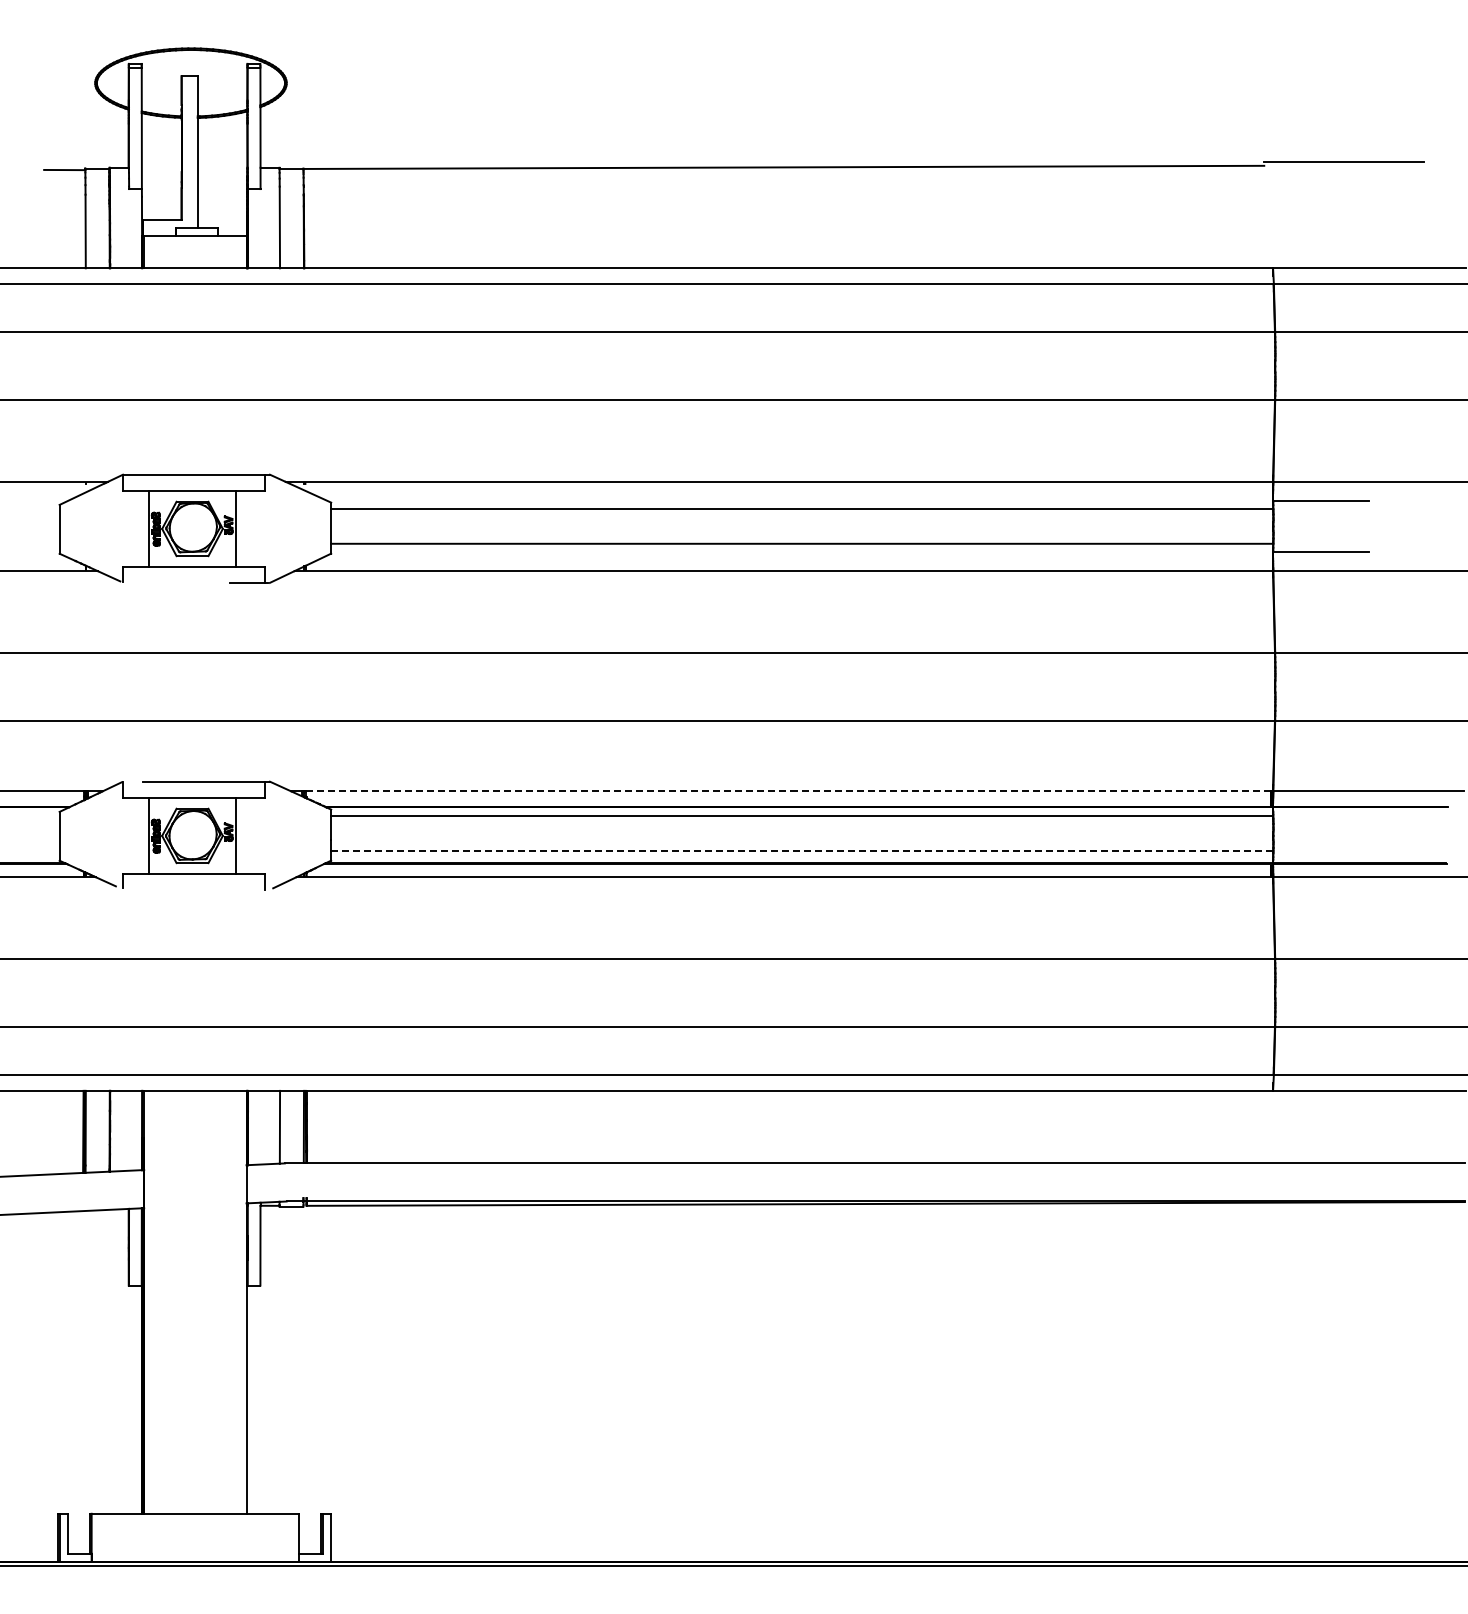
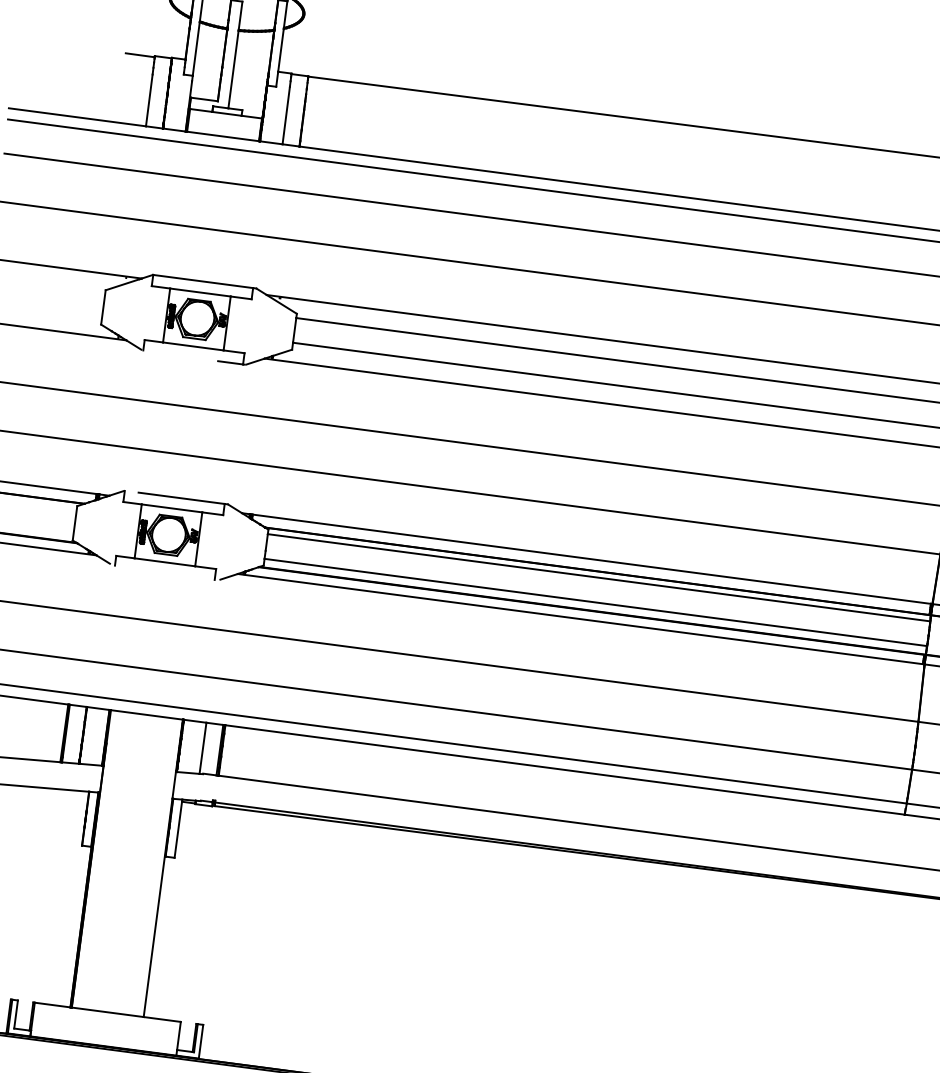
line: (789, 791) -> (592, 559), dashed -> solid
line: (801, 851) -> (595, 602), dashed -> solid

